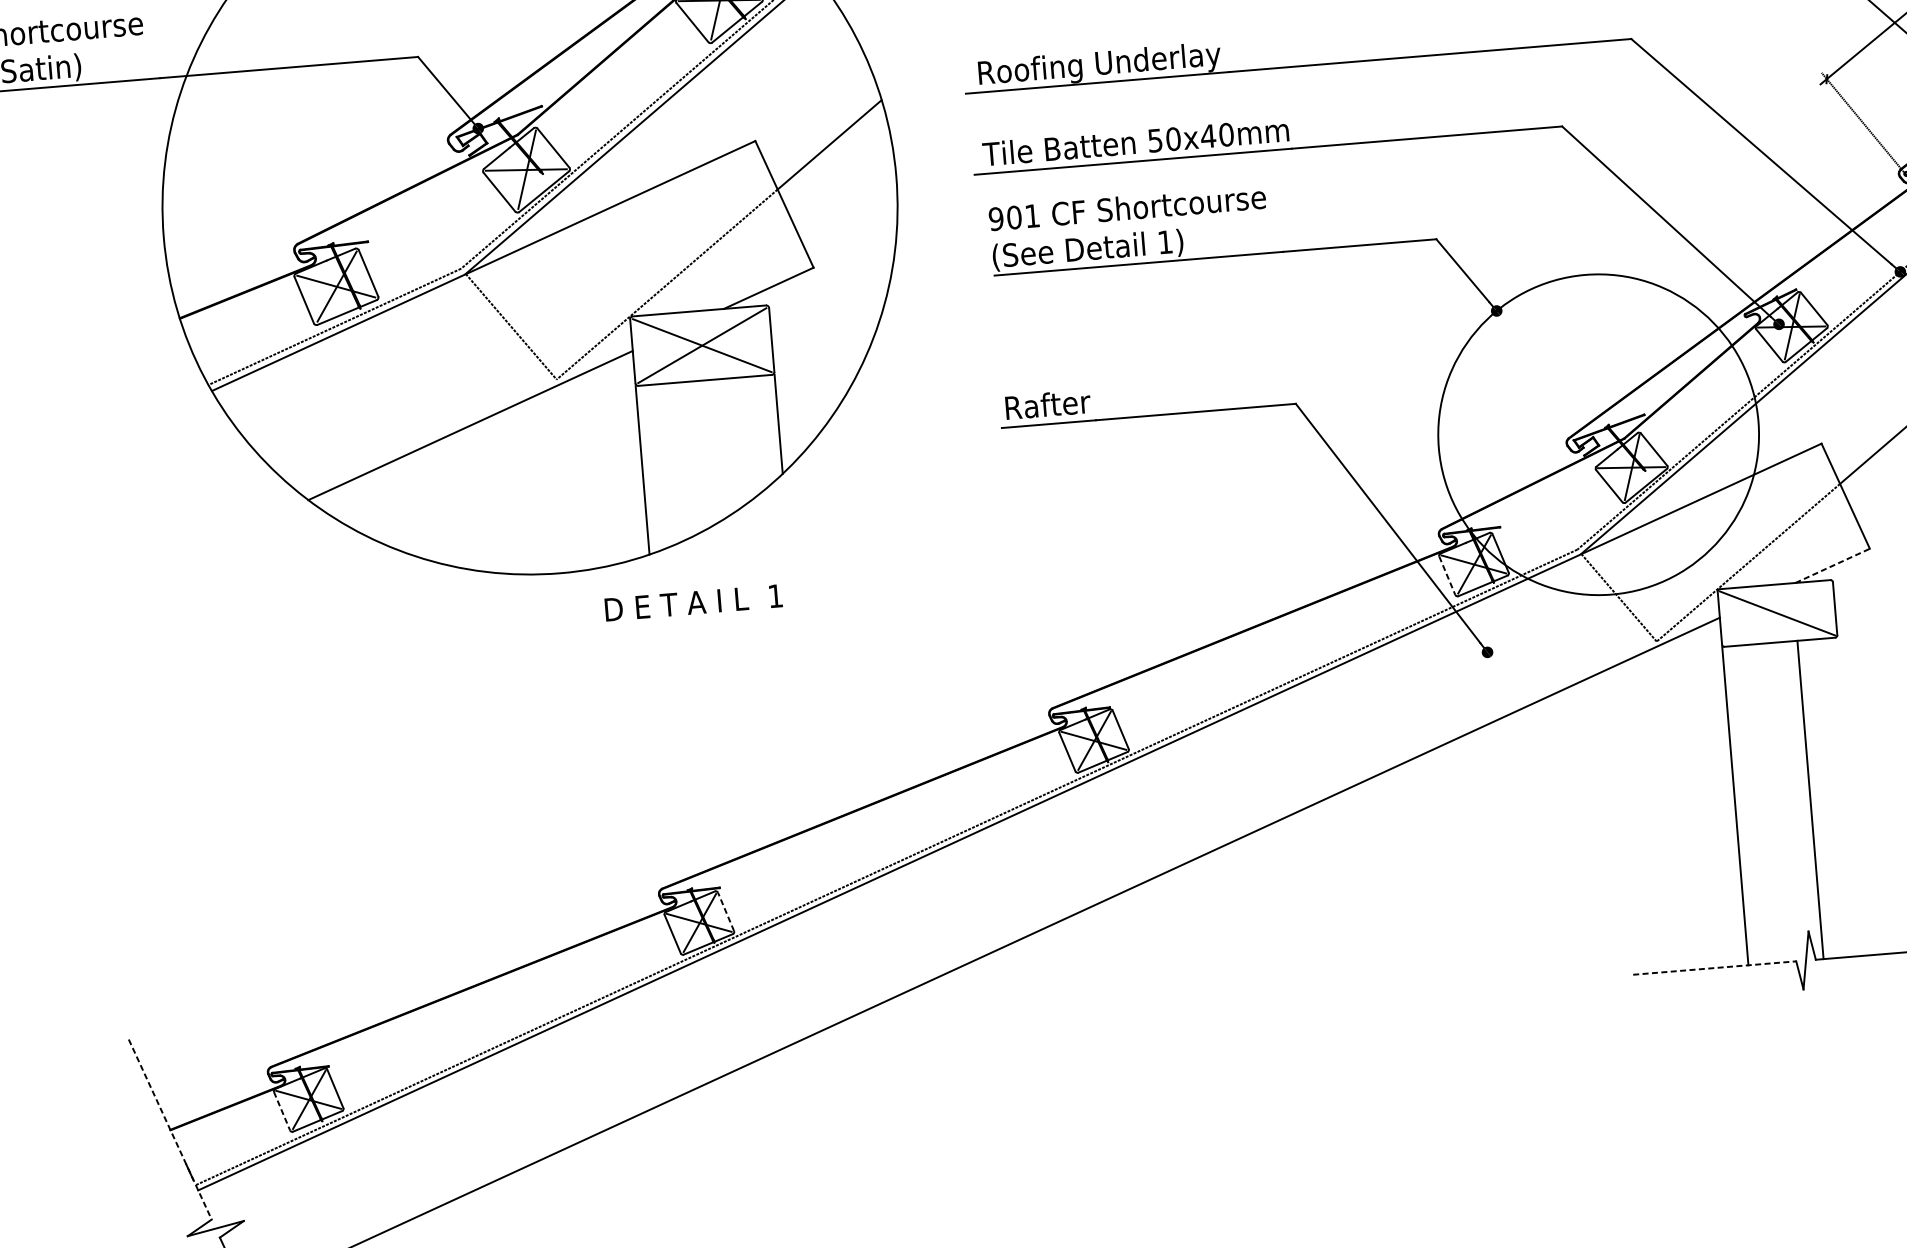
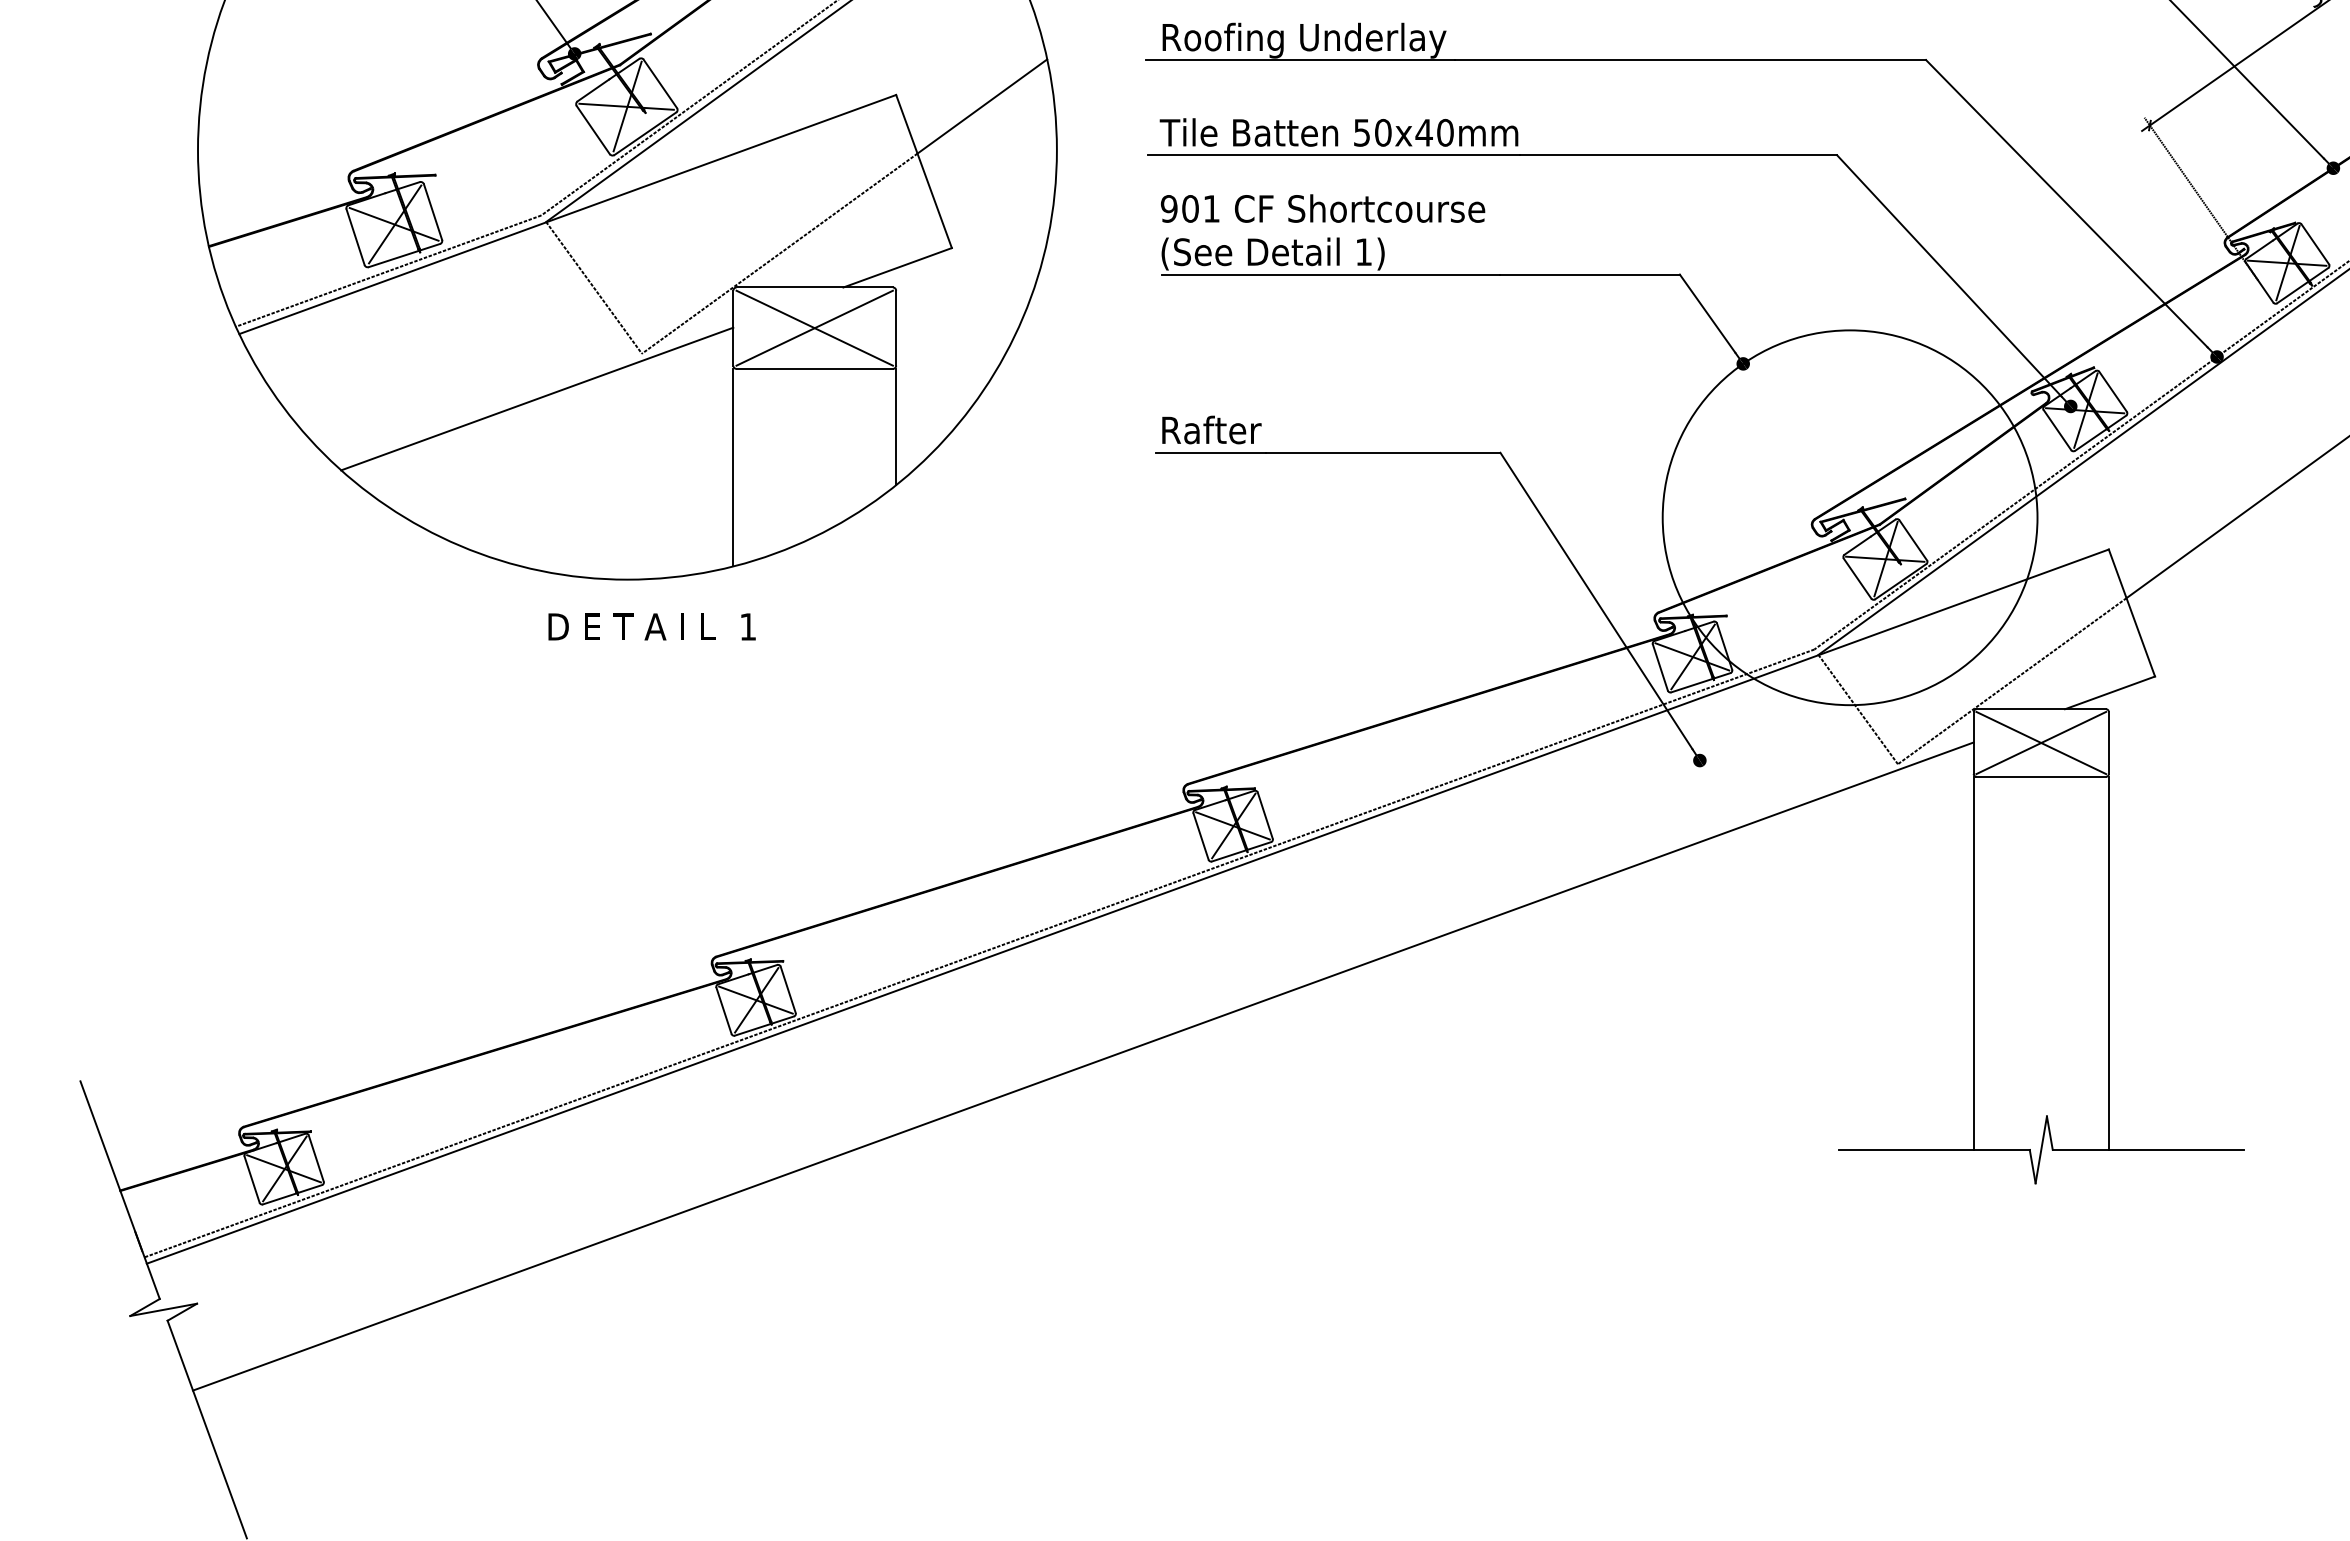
line: (1833, 565) -> (2110, 692), dashed -> solid
line: (1447, 575) -> (1660, 667), dashed -> solid
text: (693, 602) -> (651, 626), moved
line: (1777, 613) -> (2041, 742), added
line: (1810, 799) -> (2108, 962), moved
line: (726, 911) -> (788, 989), dashed -> solid
line: (1714, 967) -> (1934, 1149), dashed -> solid
line: (282, 1111) -> (252, 1179), dashed -> solid
line: (170, 1129) -> (120, 1190), dashed -> solid

